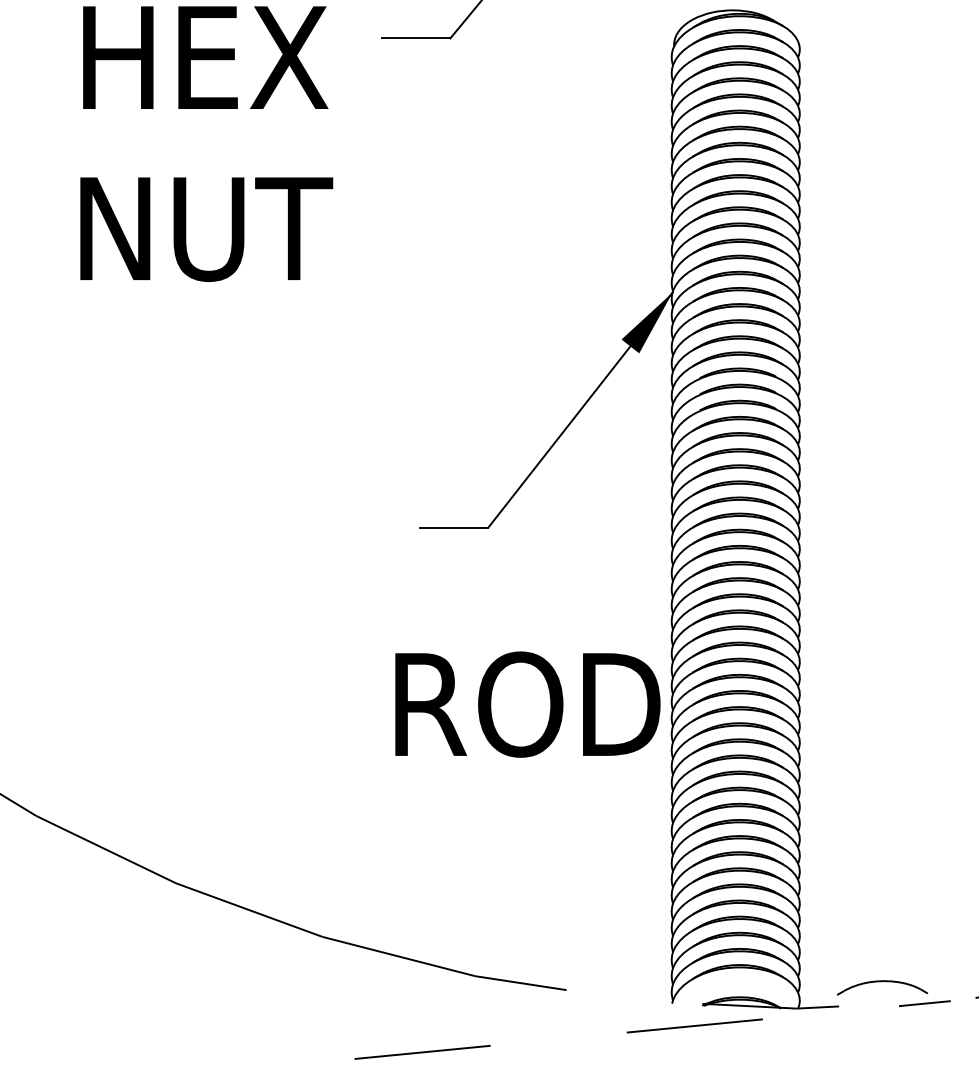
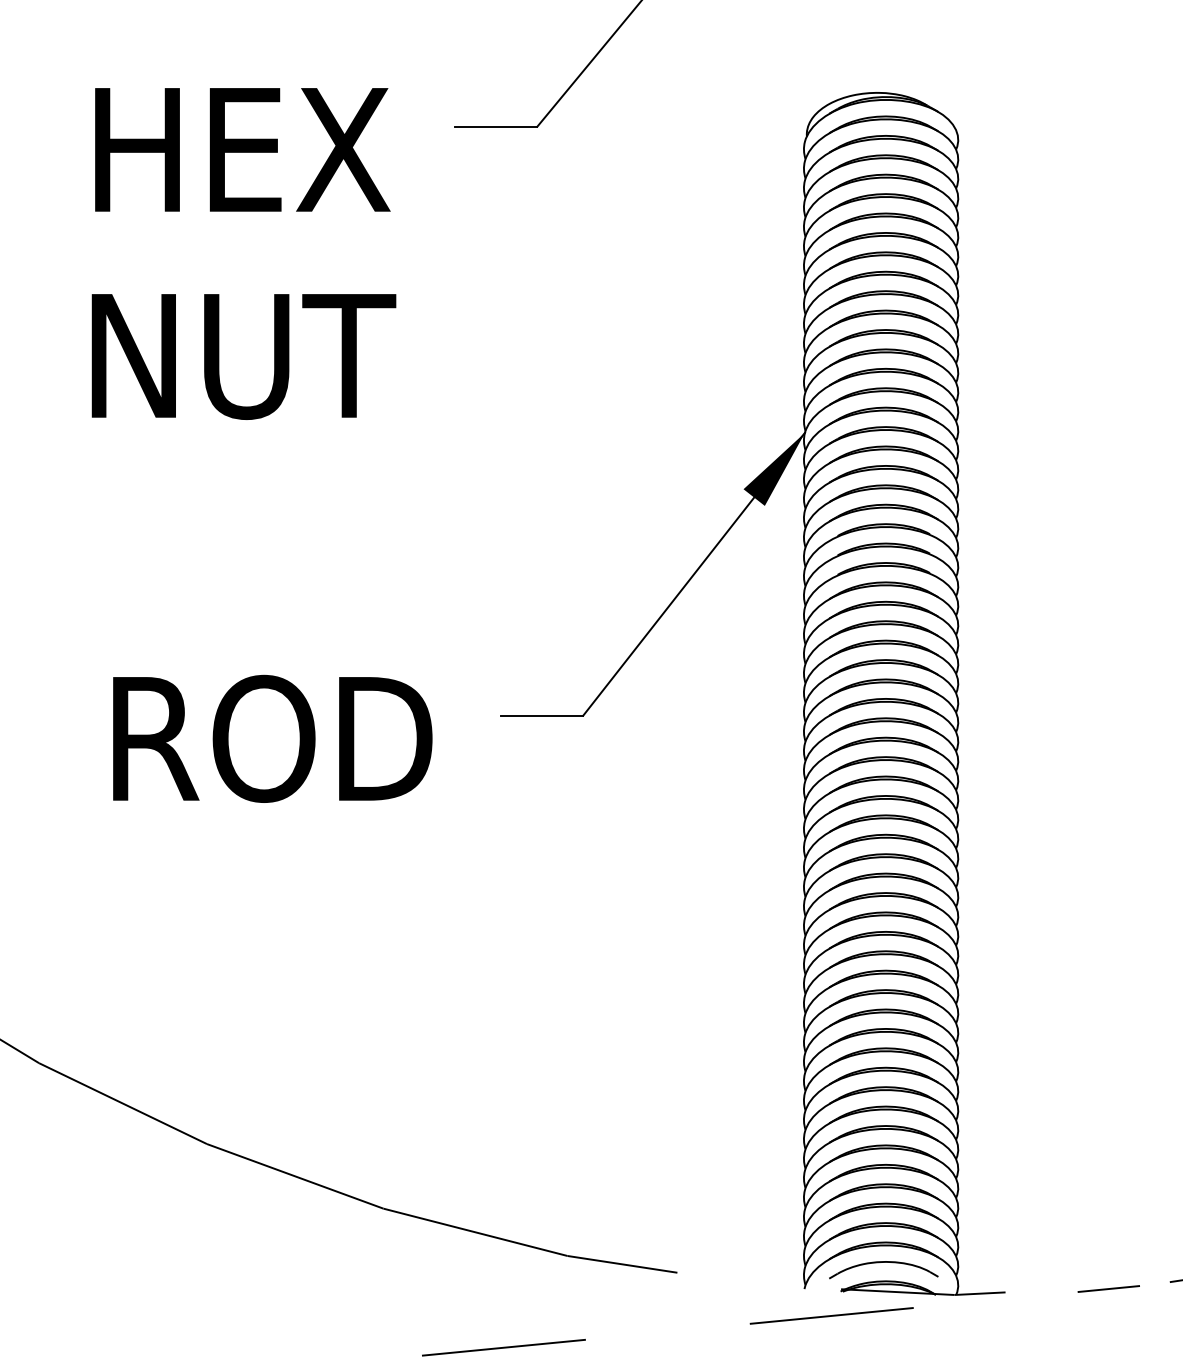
text: (527, 704) -> (272, 738), moved
part: (882, 981) -> (883, 1262), moved

